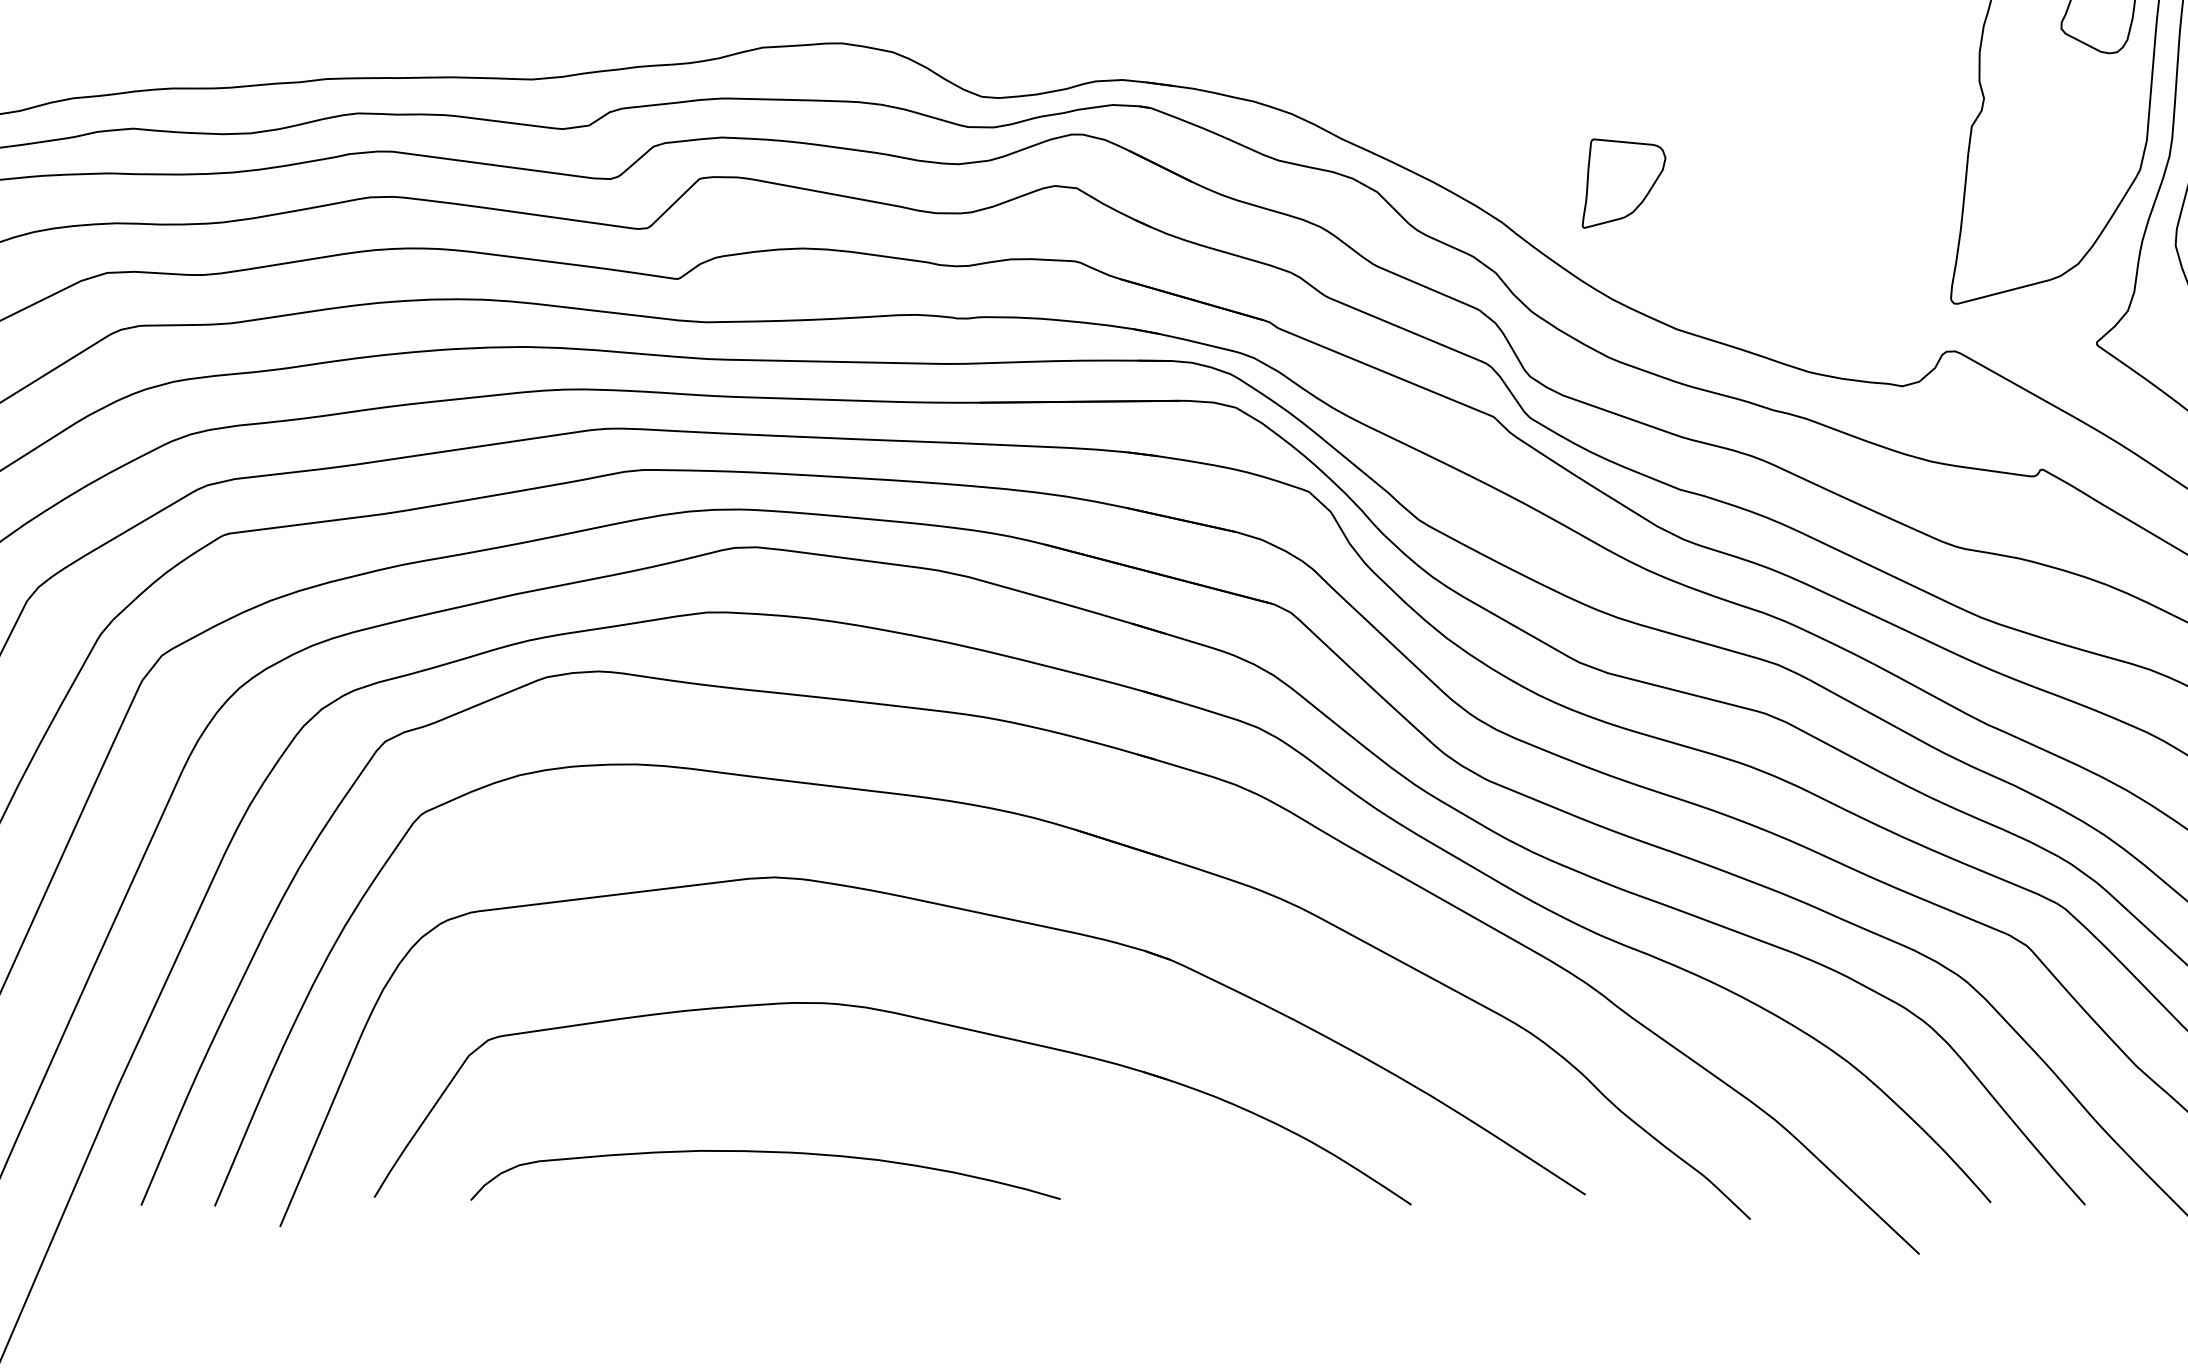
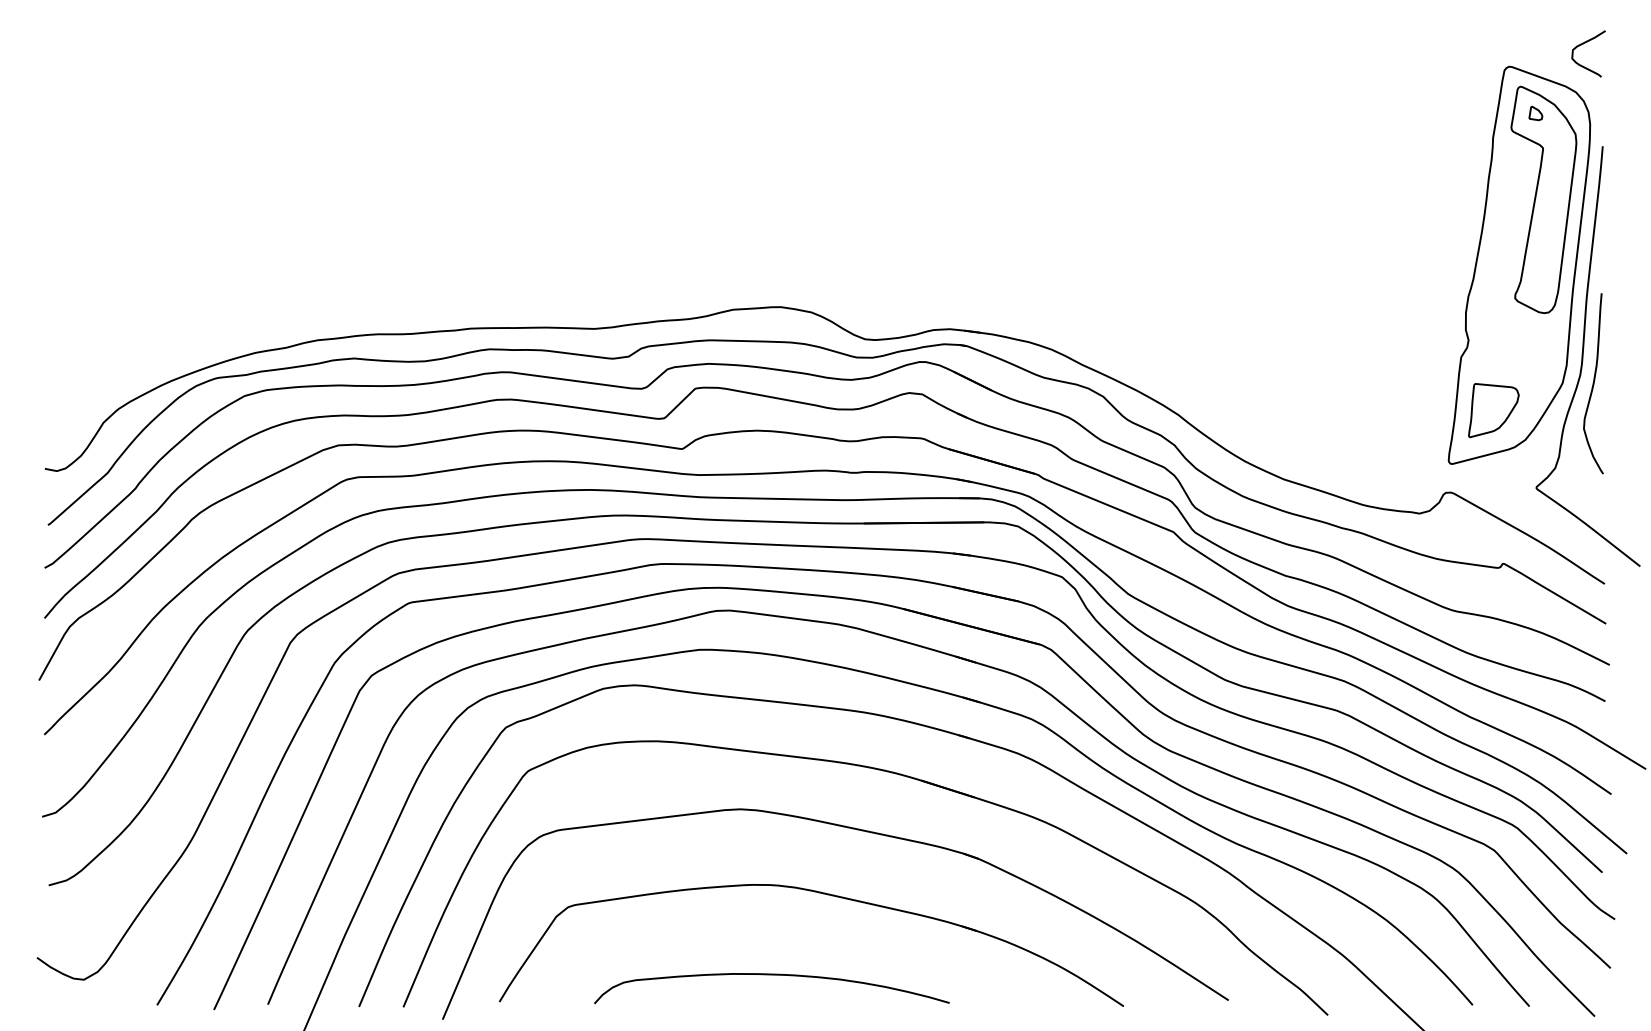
part: (1623, 183) -> (1493, 410), moved
curve: (764, 1153) -> (771, 975), moved

